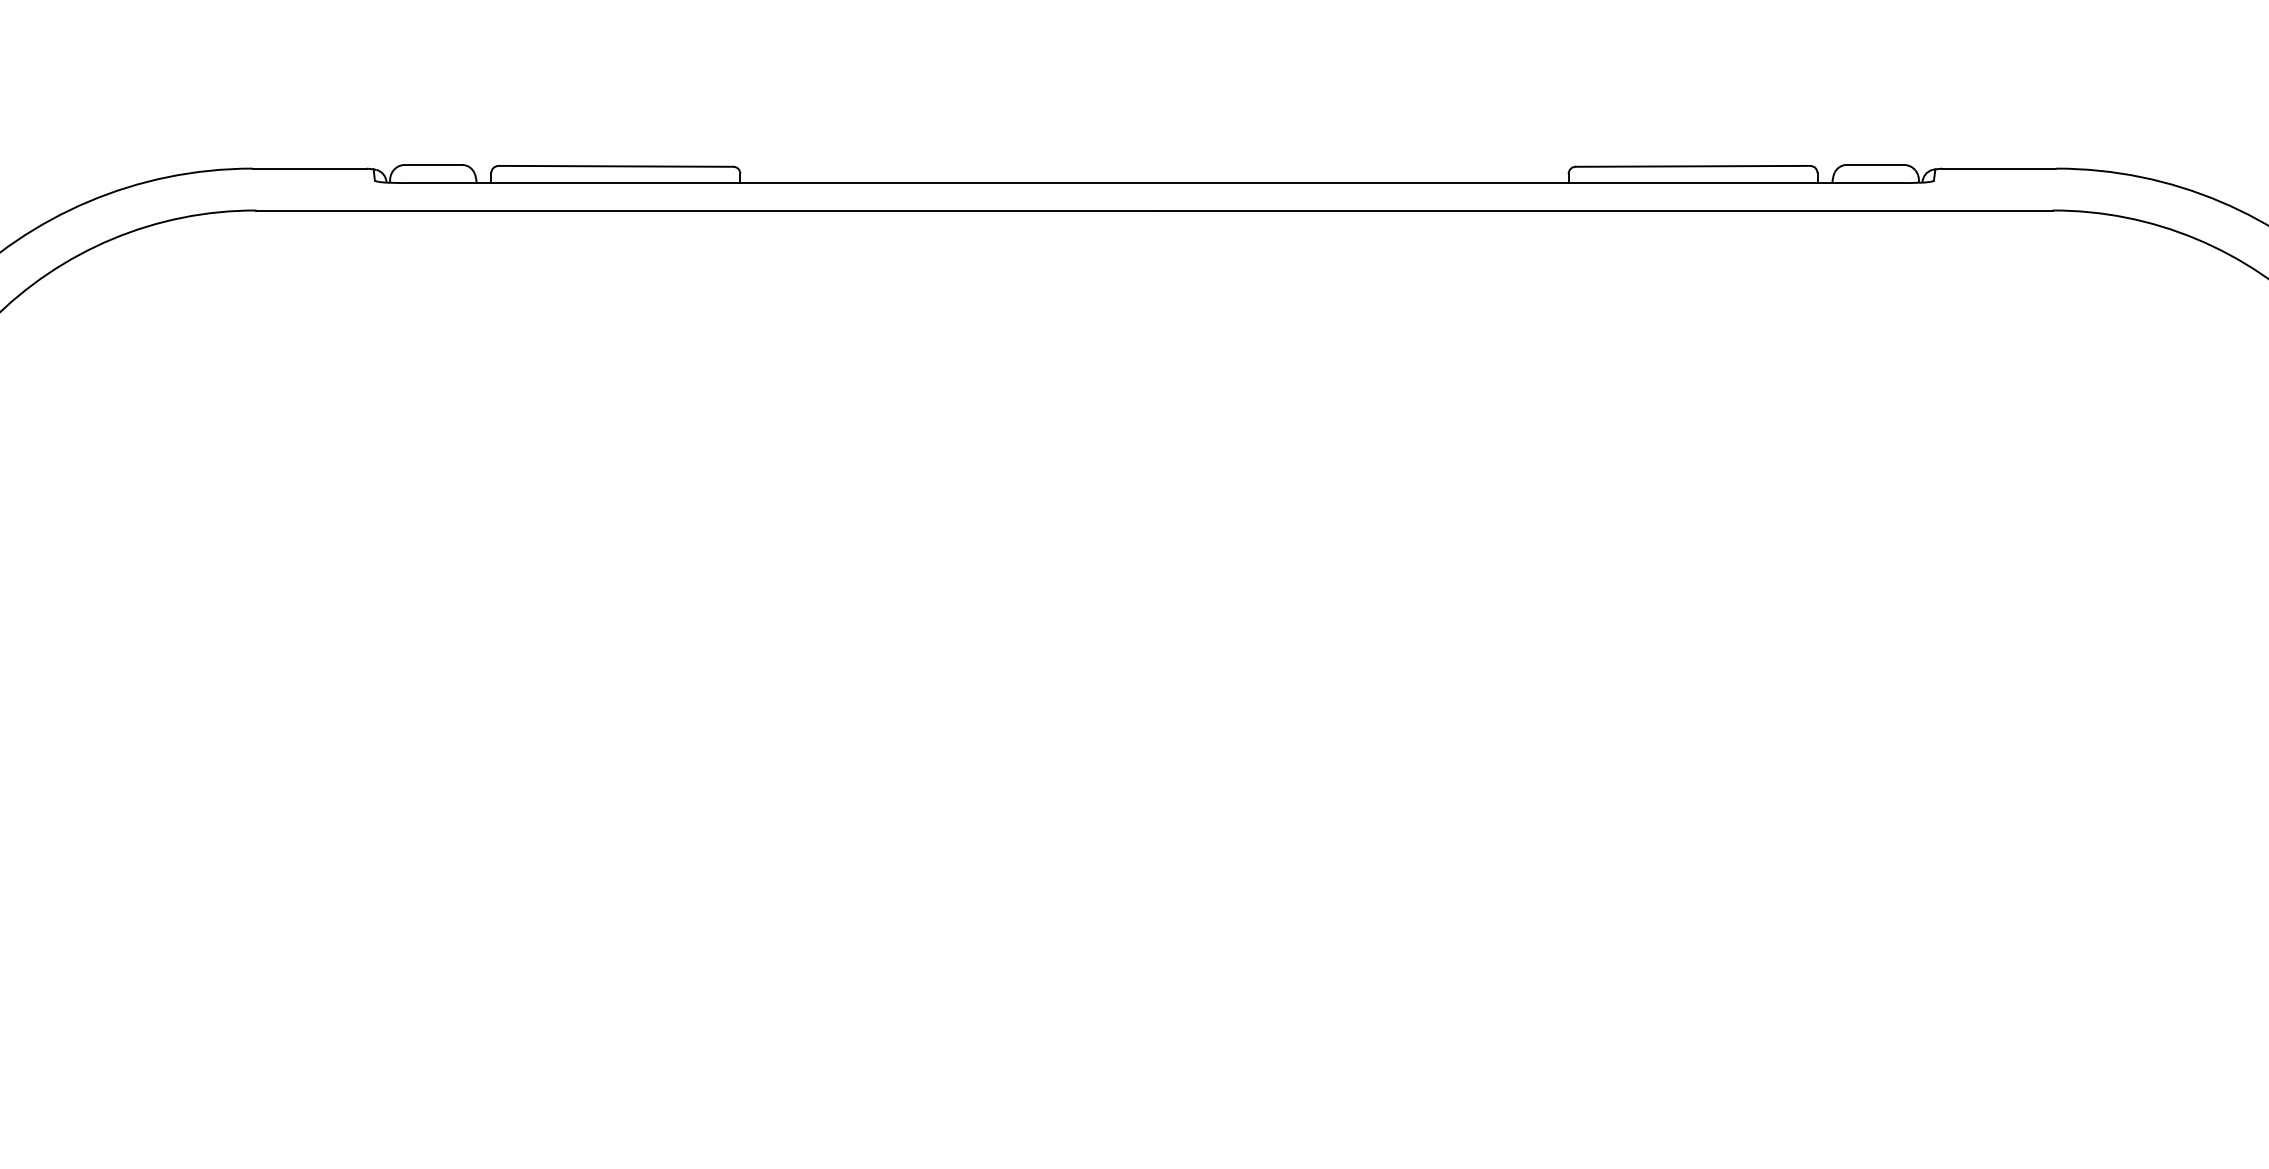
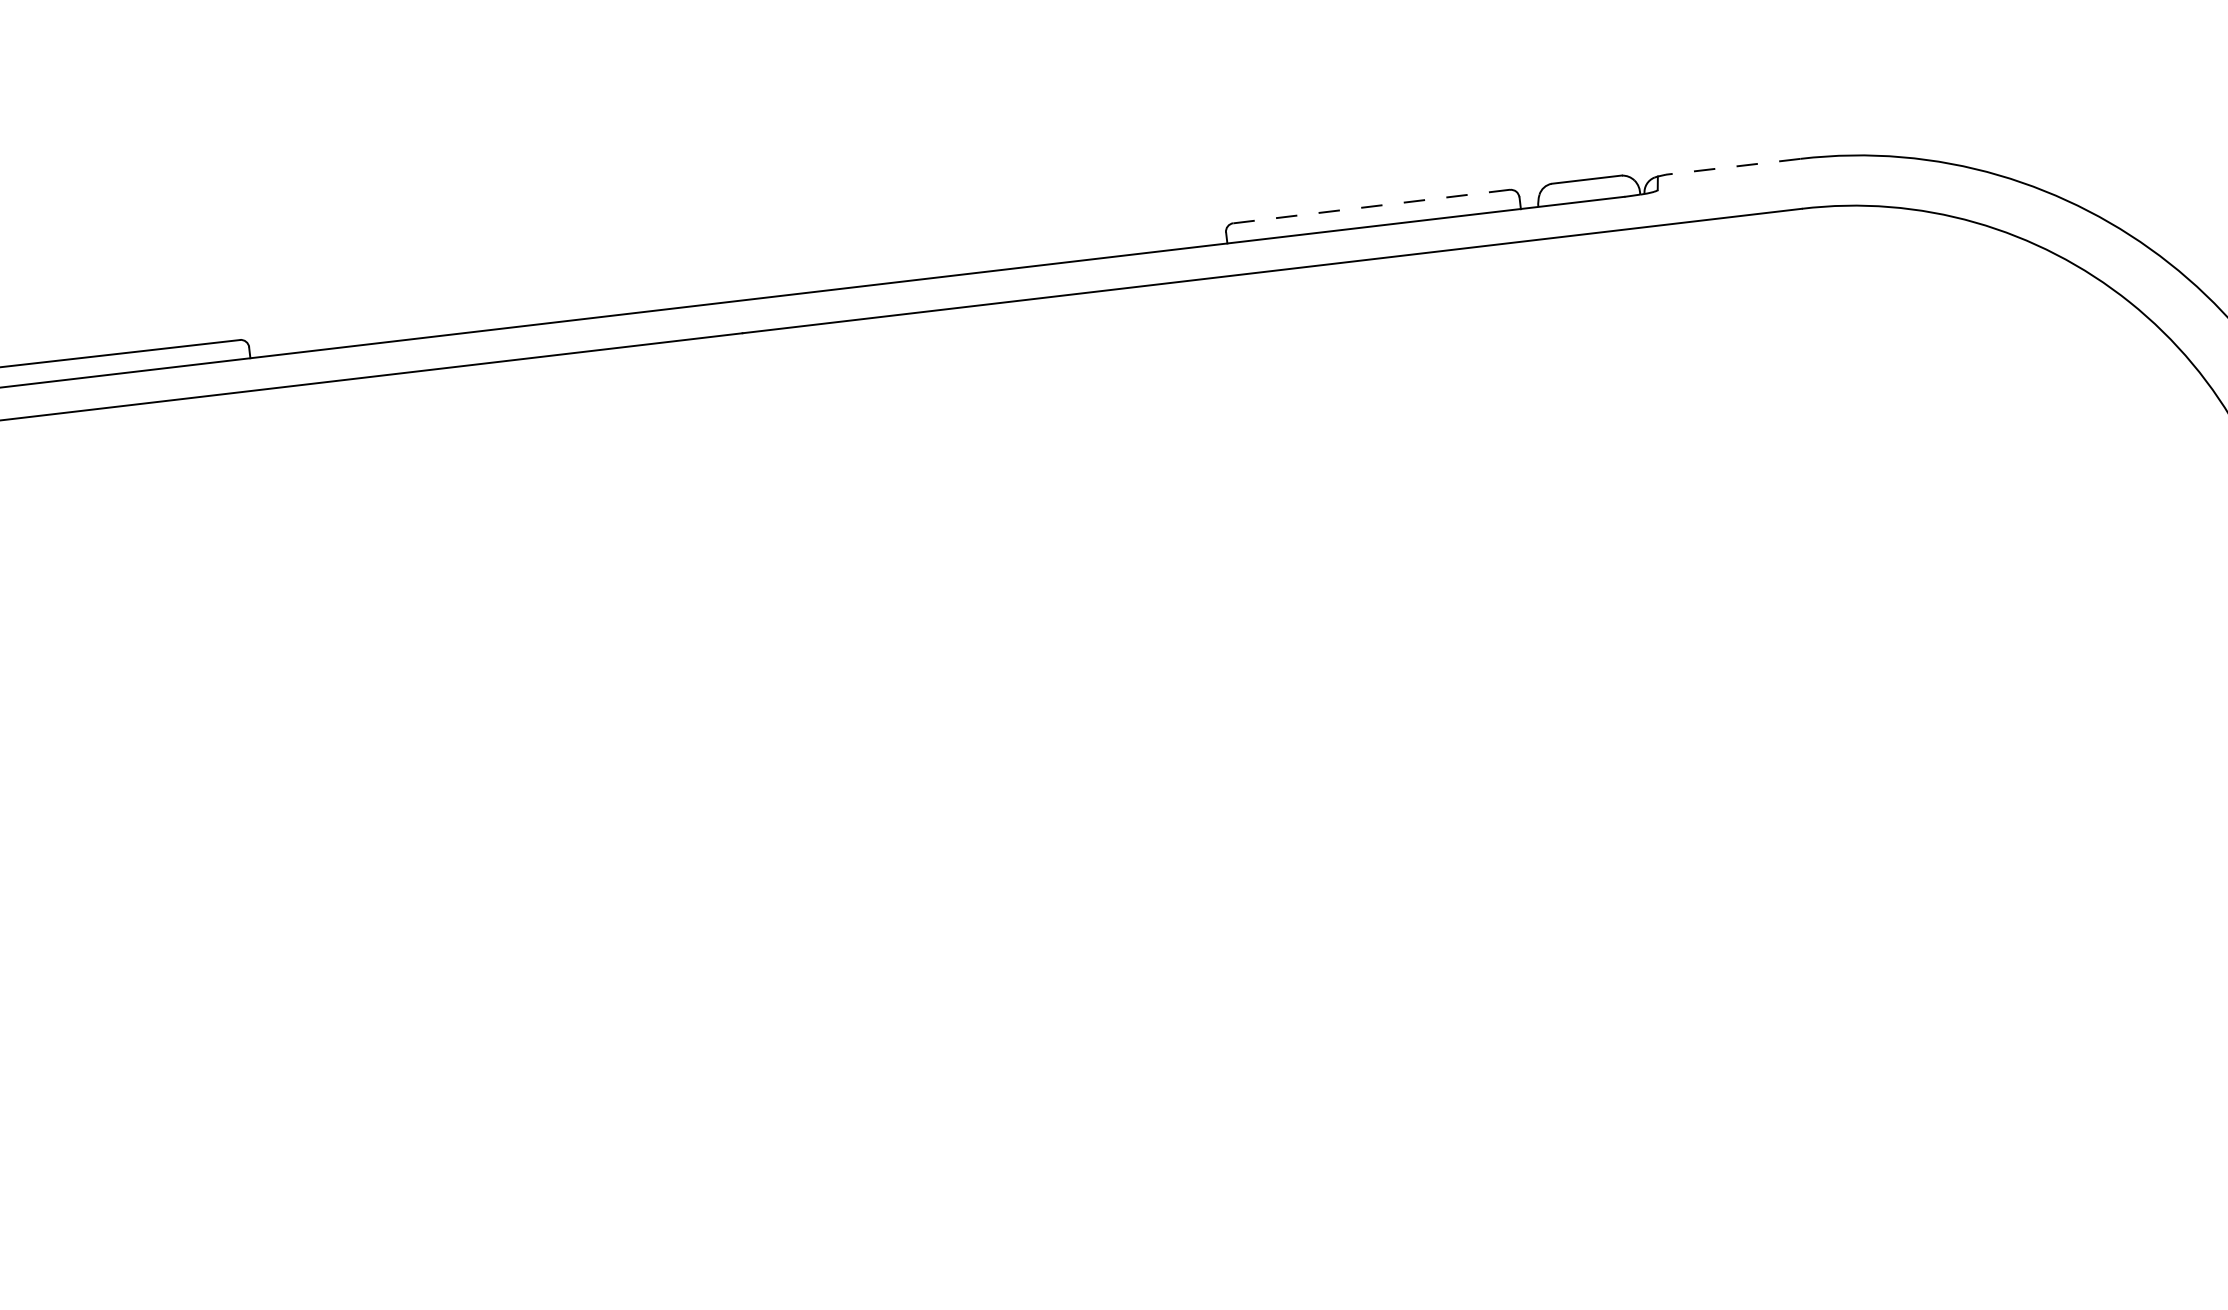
line: (1693, 166) -> (1372, 206), solid -> dashed
line: (1998, 168) -> (1732, 166), solid -> dashed

